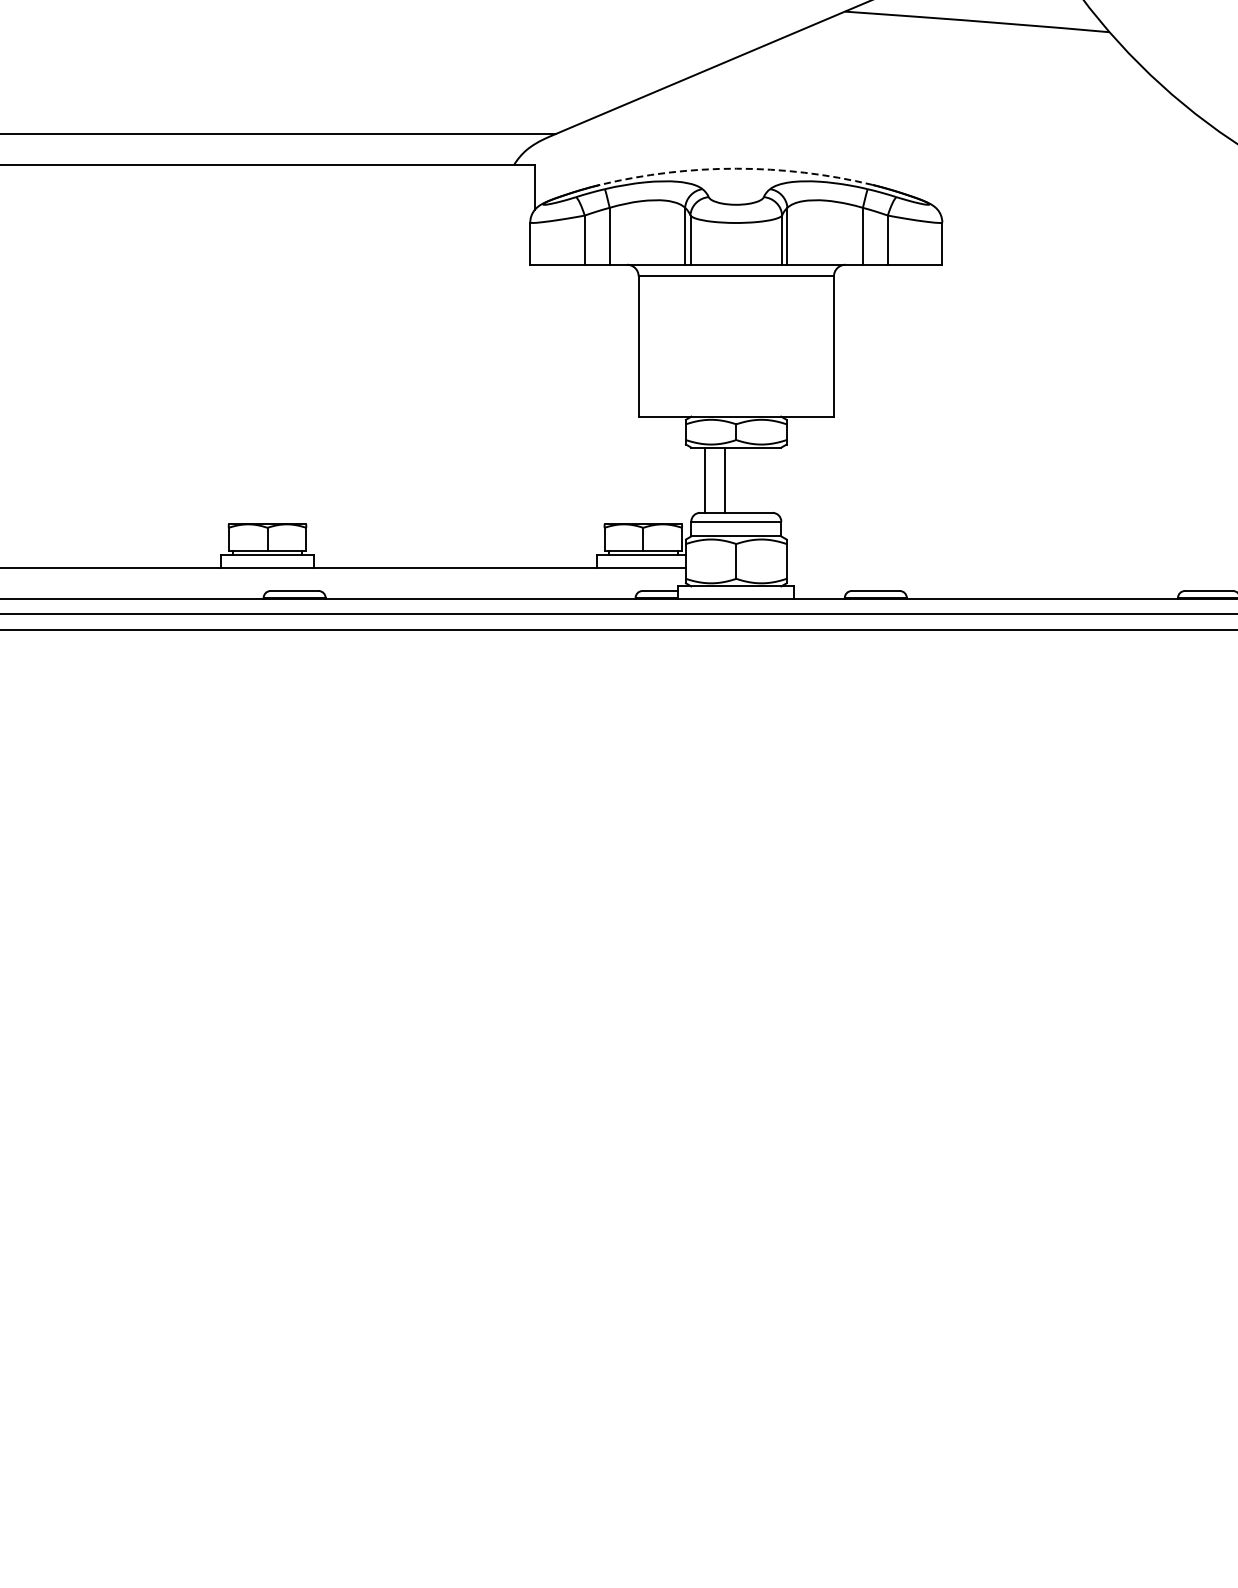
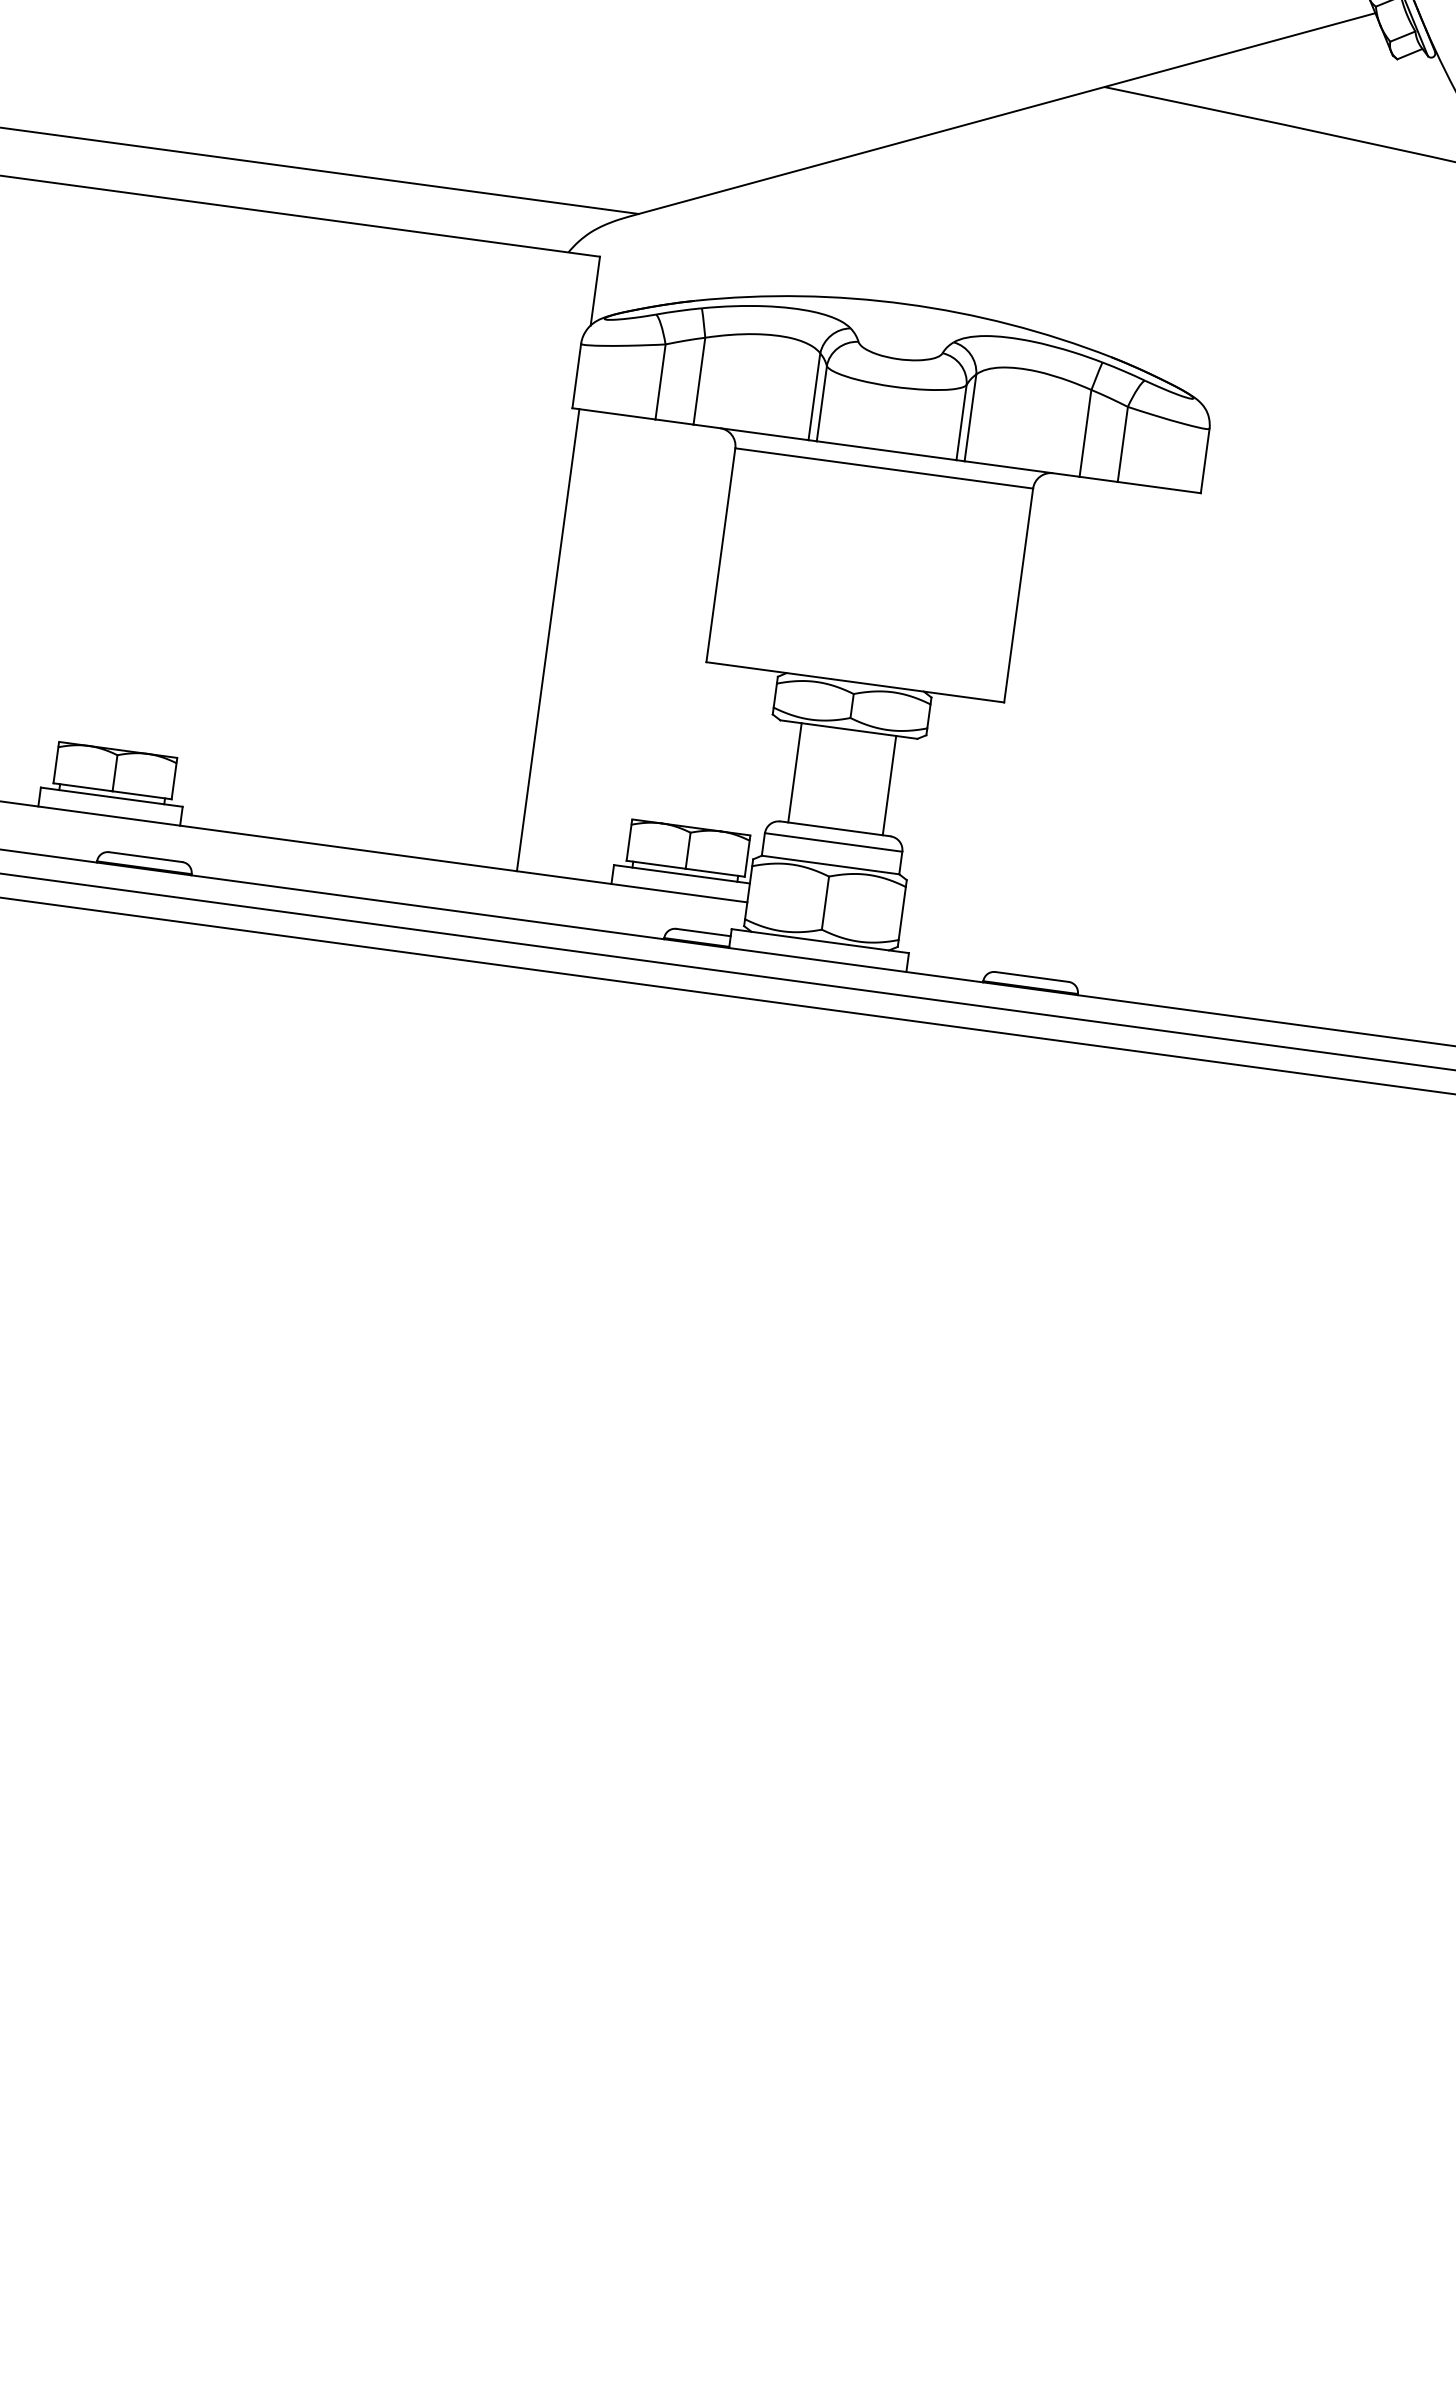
arc: (736, 168) -> (906, 303), dashed -> solid
line: (534, 415) -> (547, 638), added
line: (725, 479) -> (889, 784), moved

